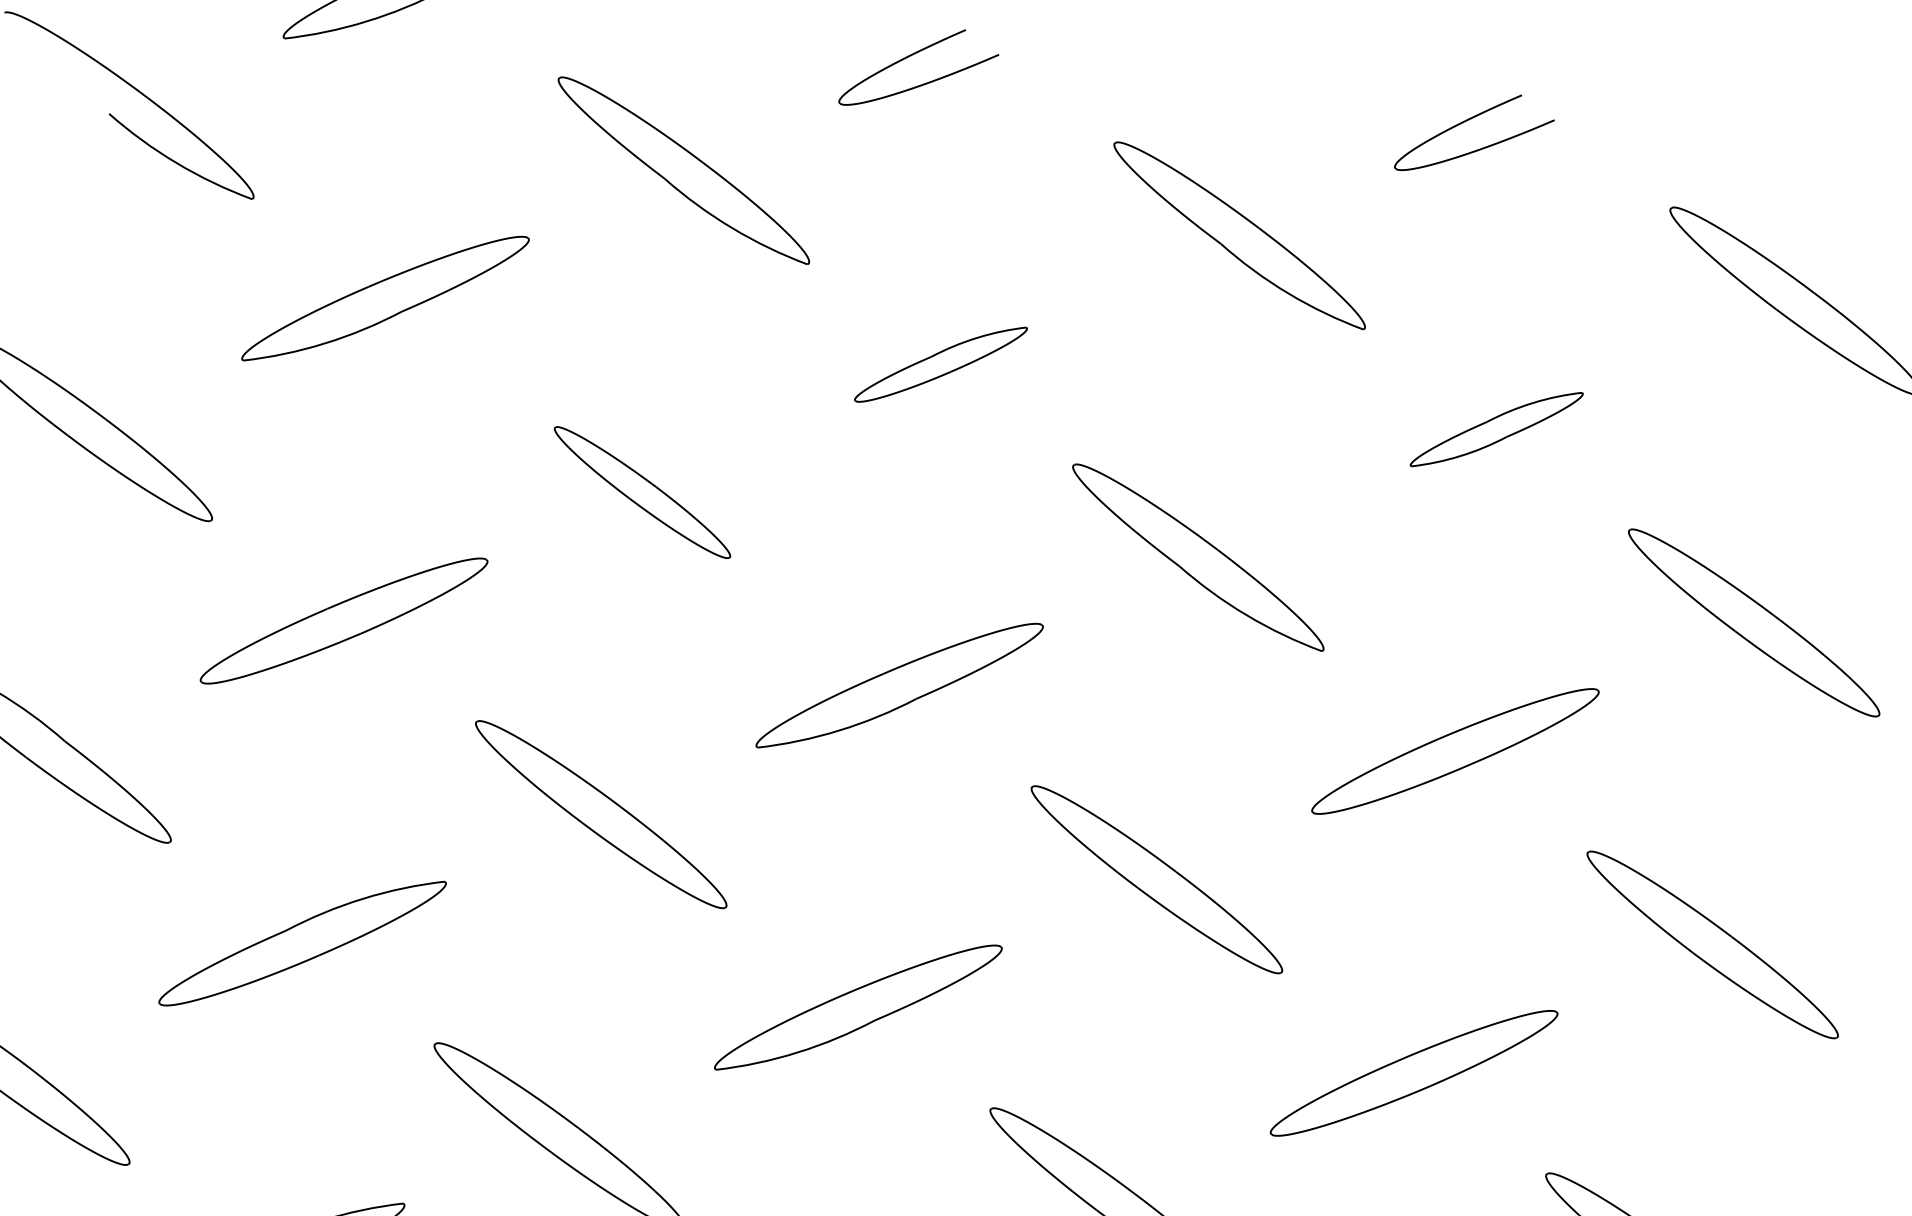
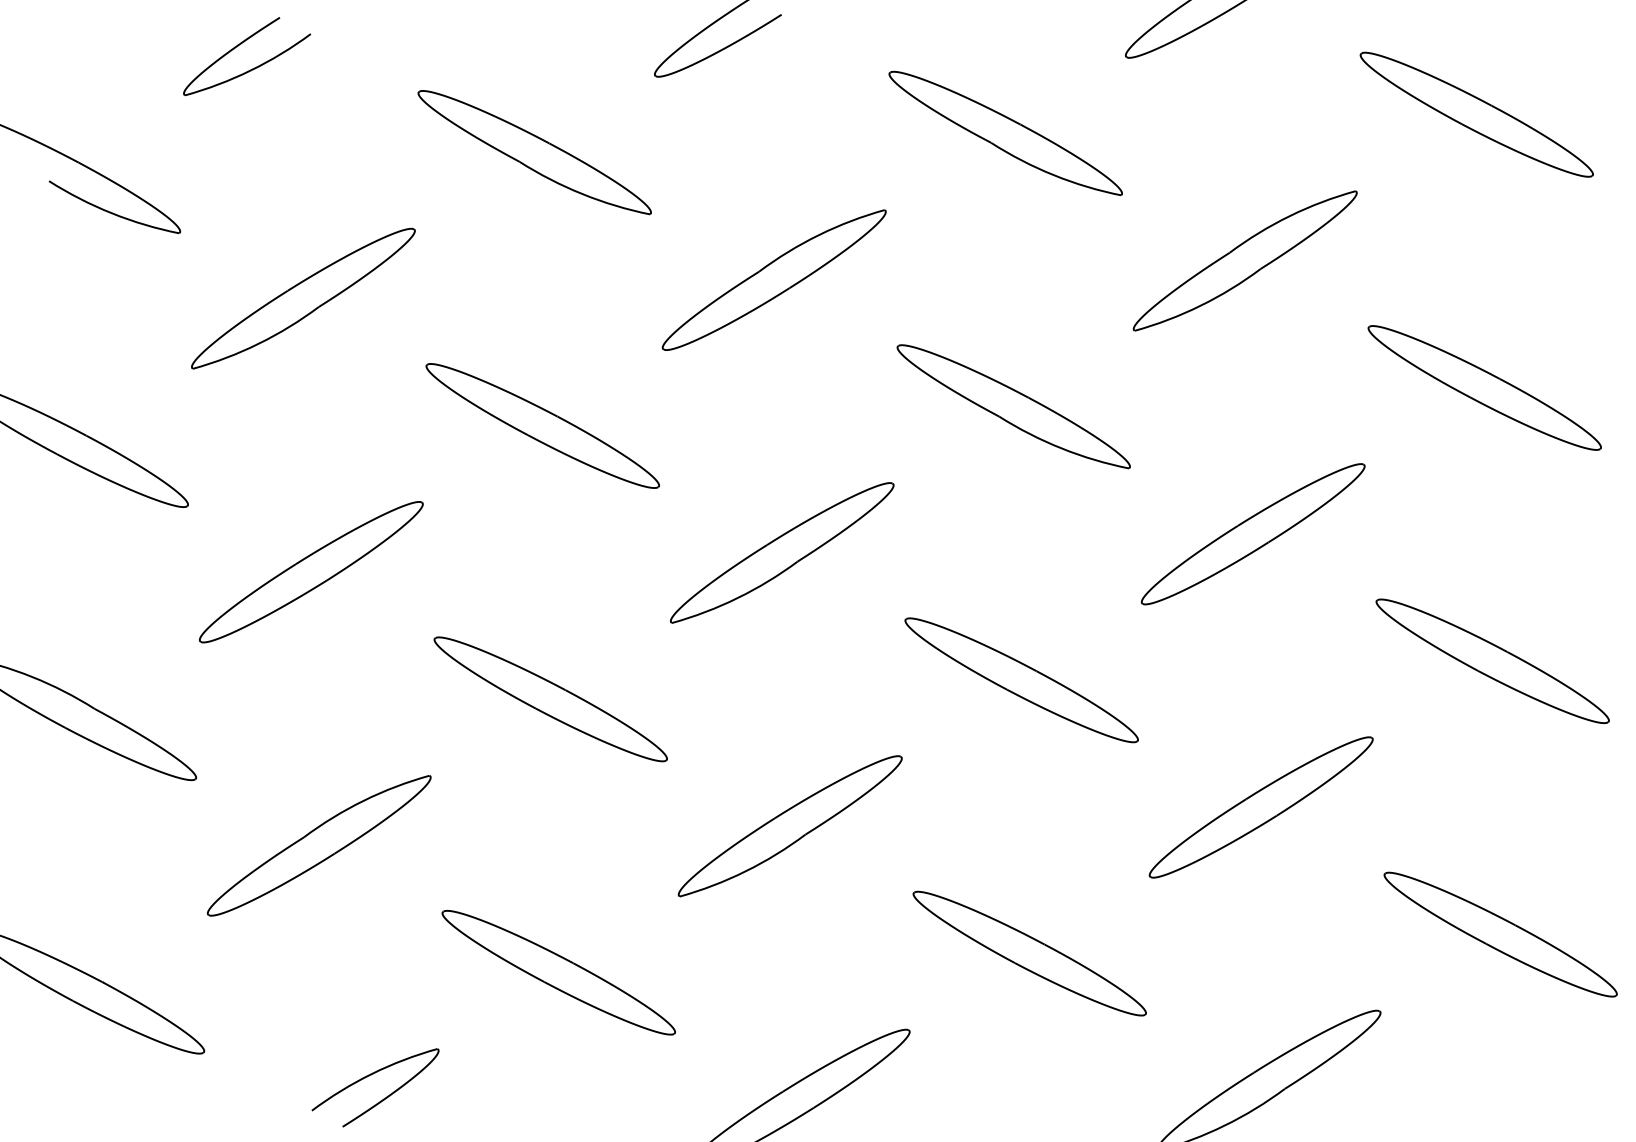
part: (940, 363) -> (773, 279), size x1.67
part: (1496, 428) -> (1244, 260), size x1.67
part: (642, 491) -> (542, 425), size x1.43

